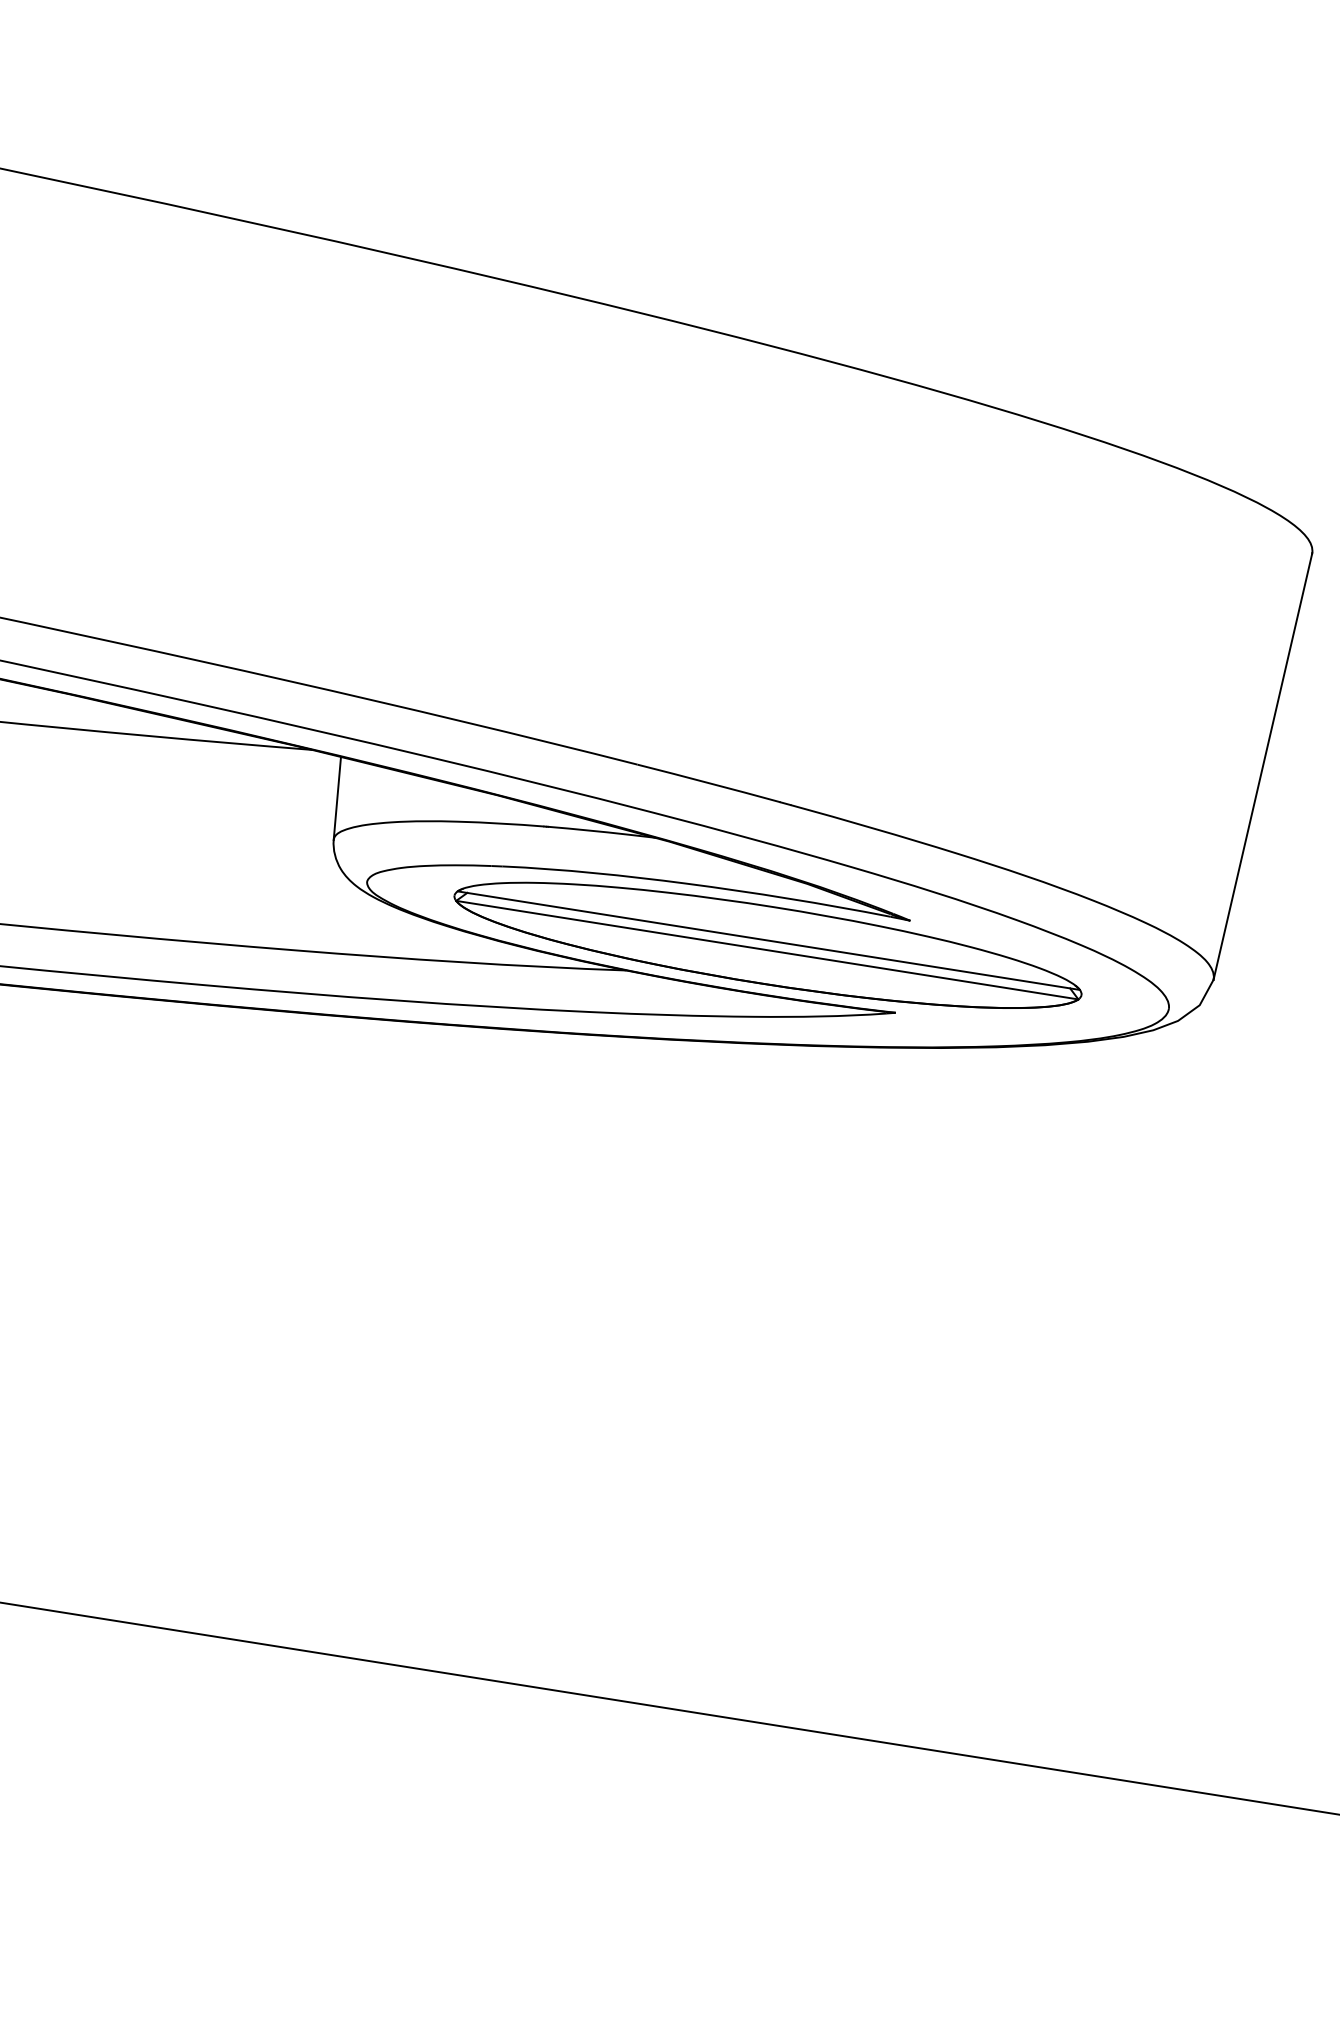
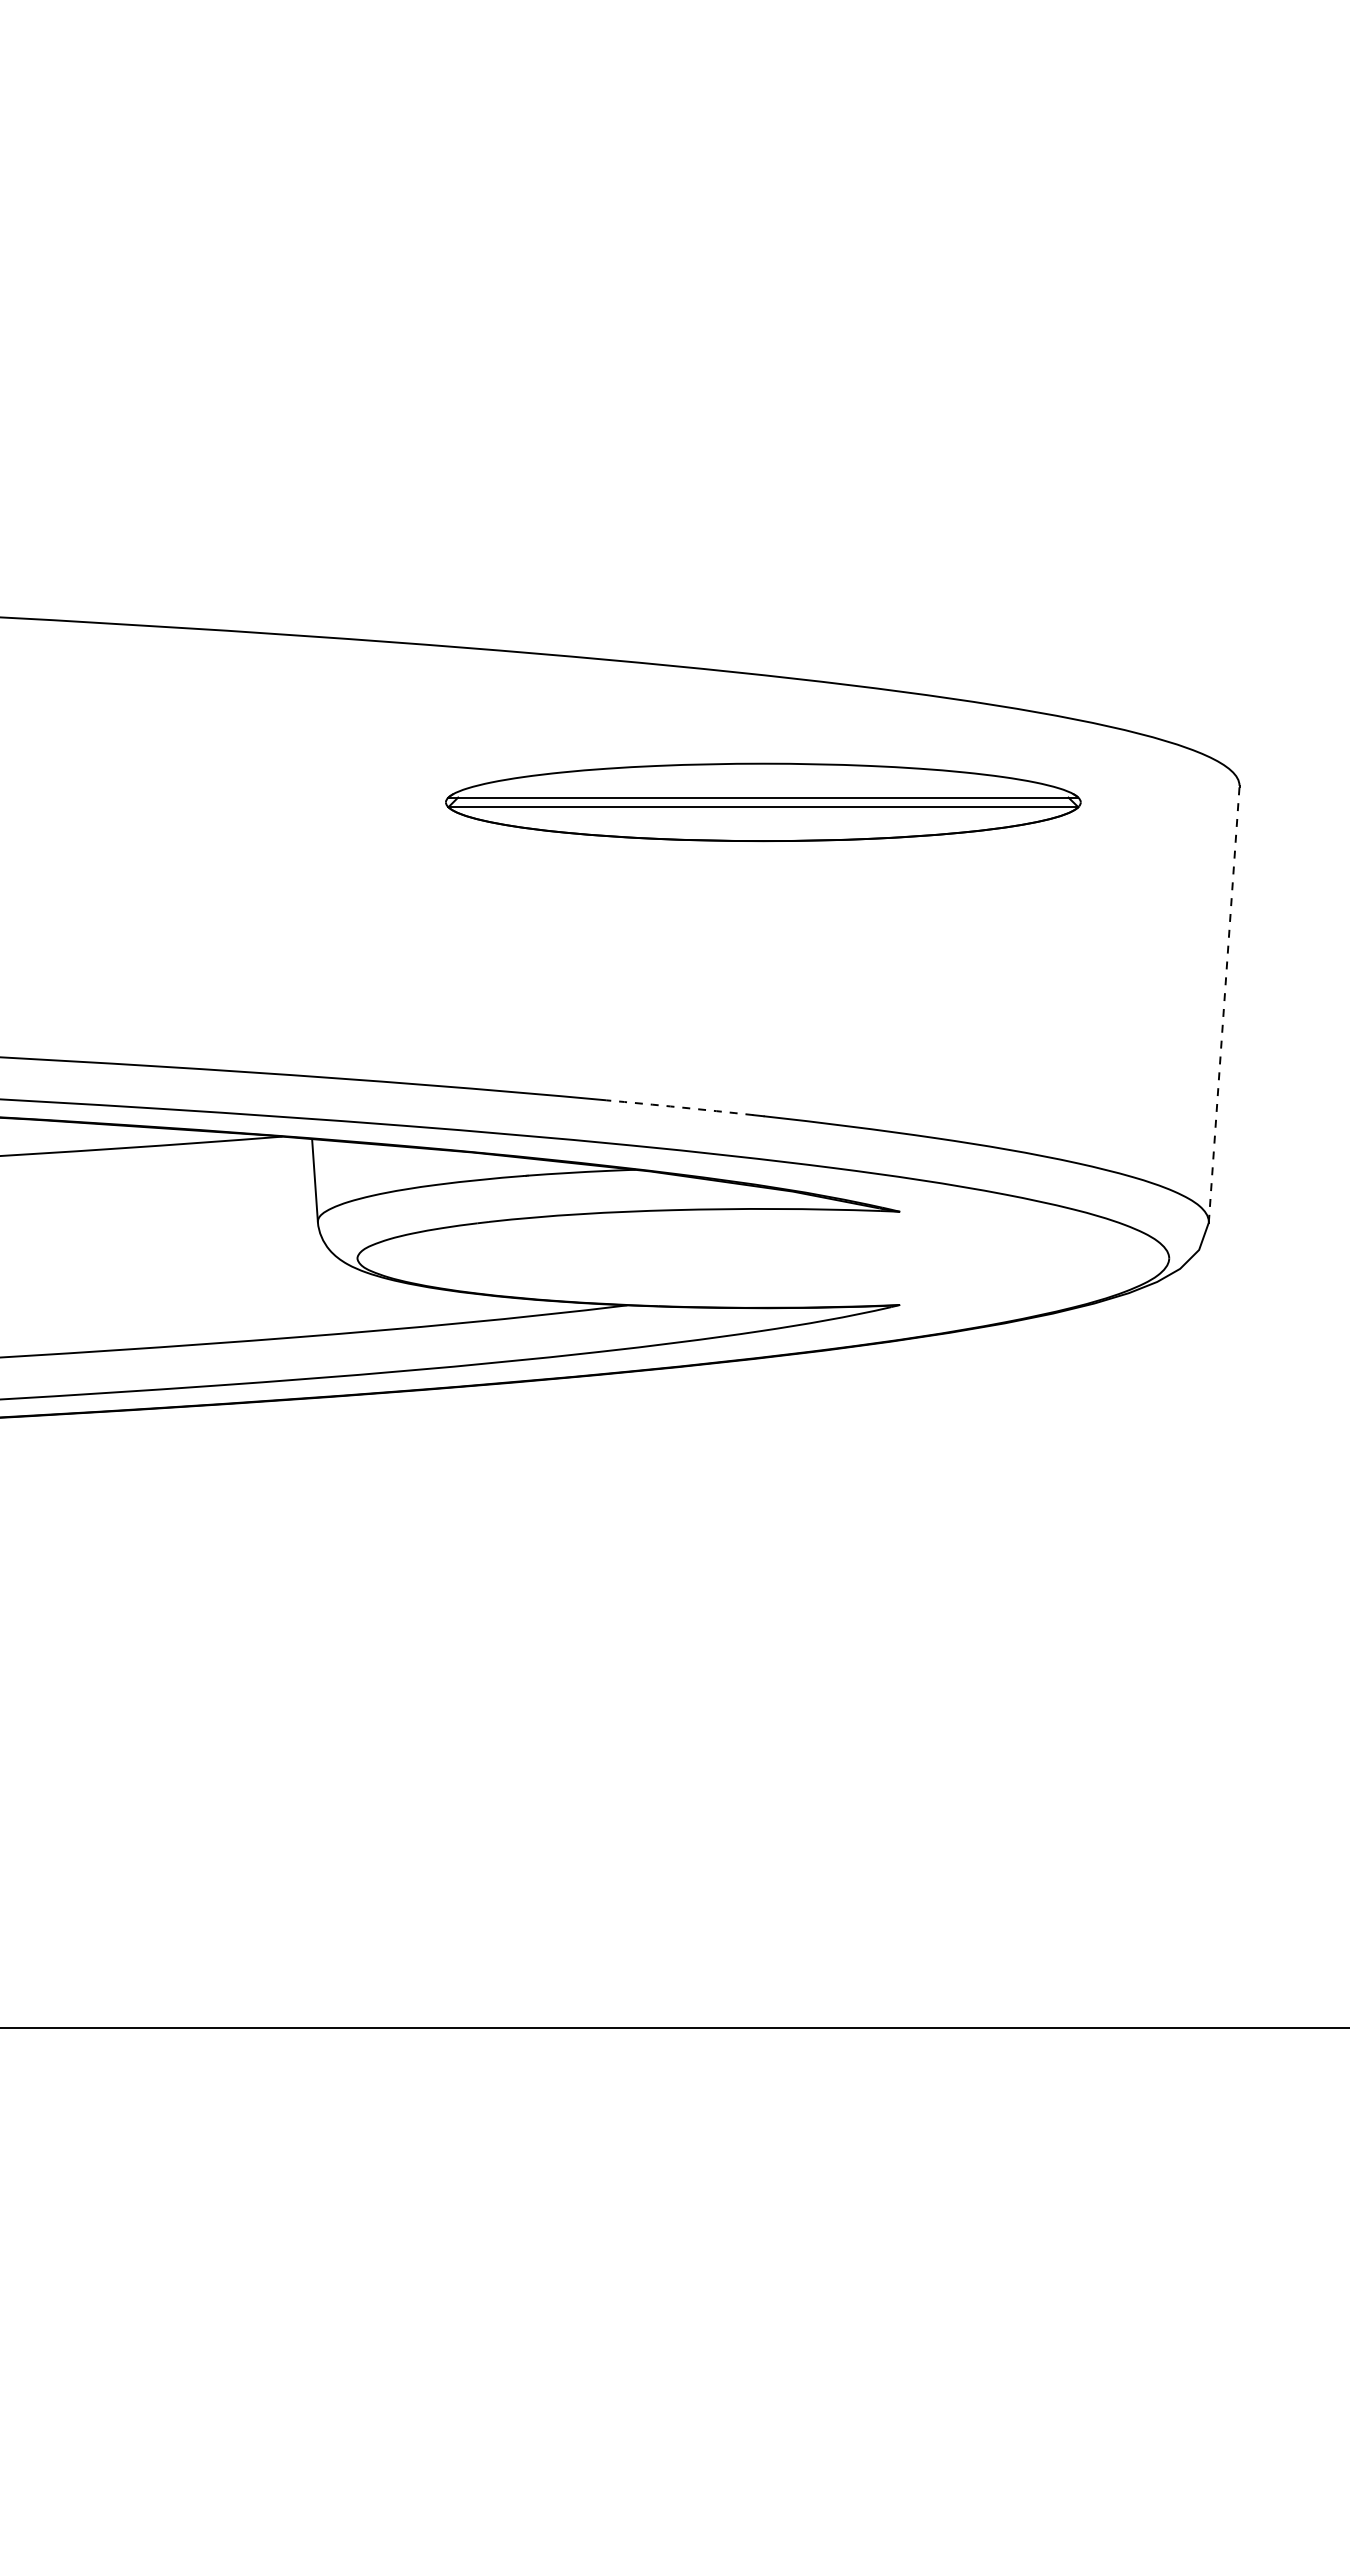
line: (1263, 766) -> (1224, 1004), solid -> dashed
arc: (708, 783) -> (679, 1107), solid -> dashed
part: (768, 945) -> (763, 802), moved

